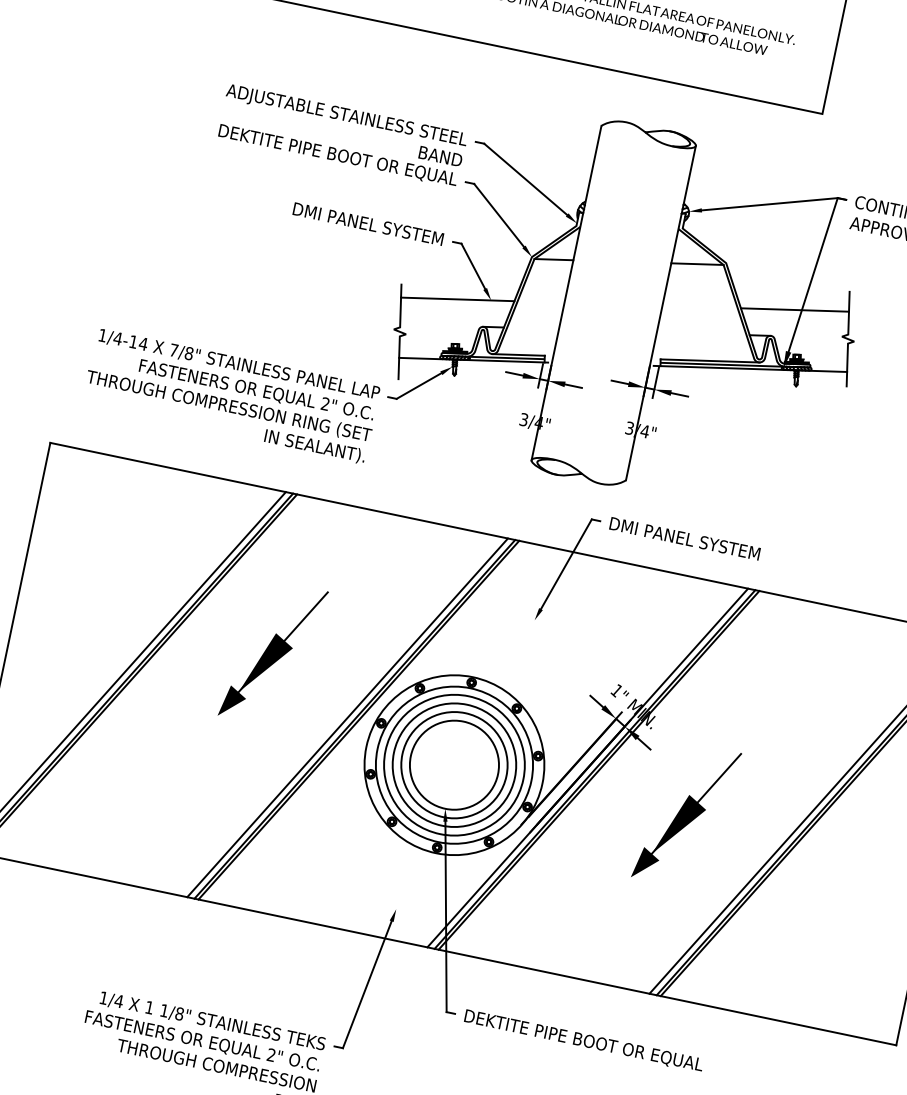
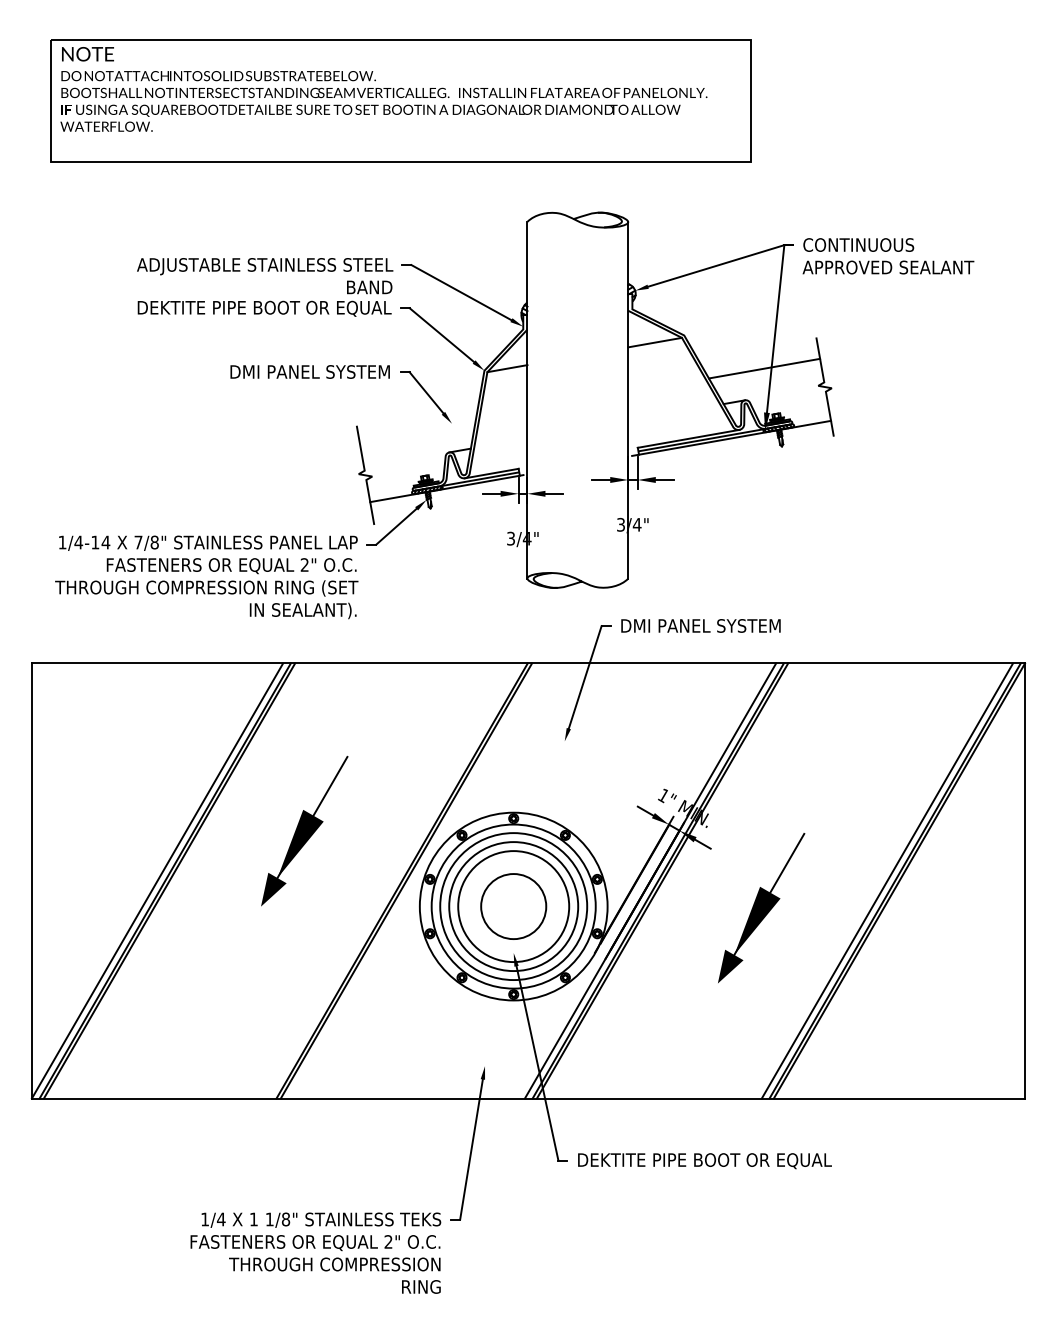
line: (457, 299) -> (417, 429), removed
line: (347, 717) -> (394, 880), removed
circle: (454, 765) -> (513, 906), size x0.7

